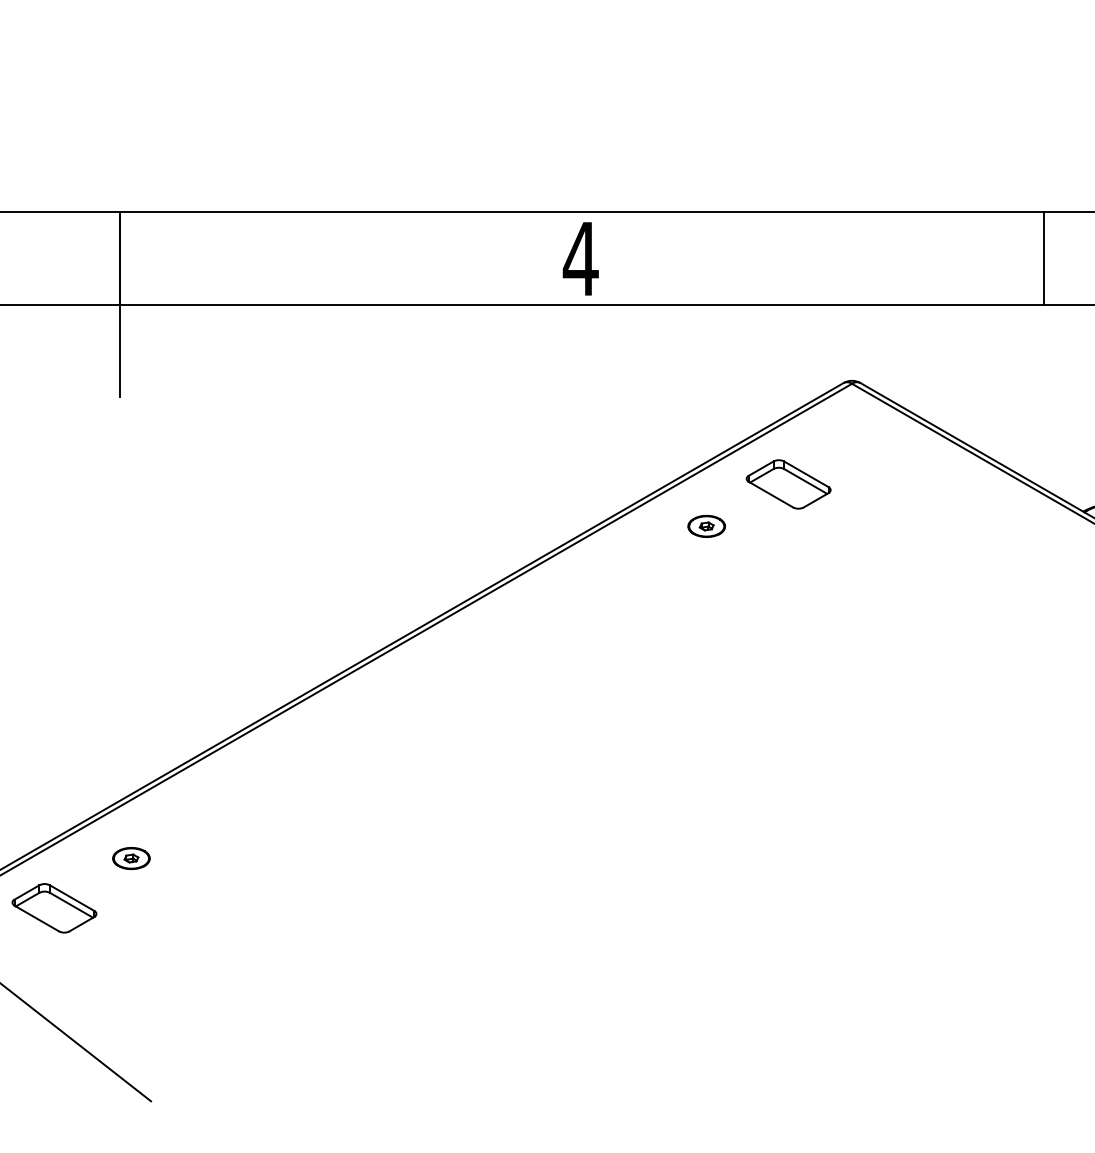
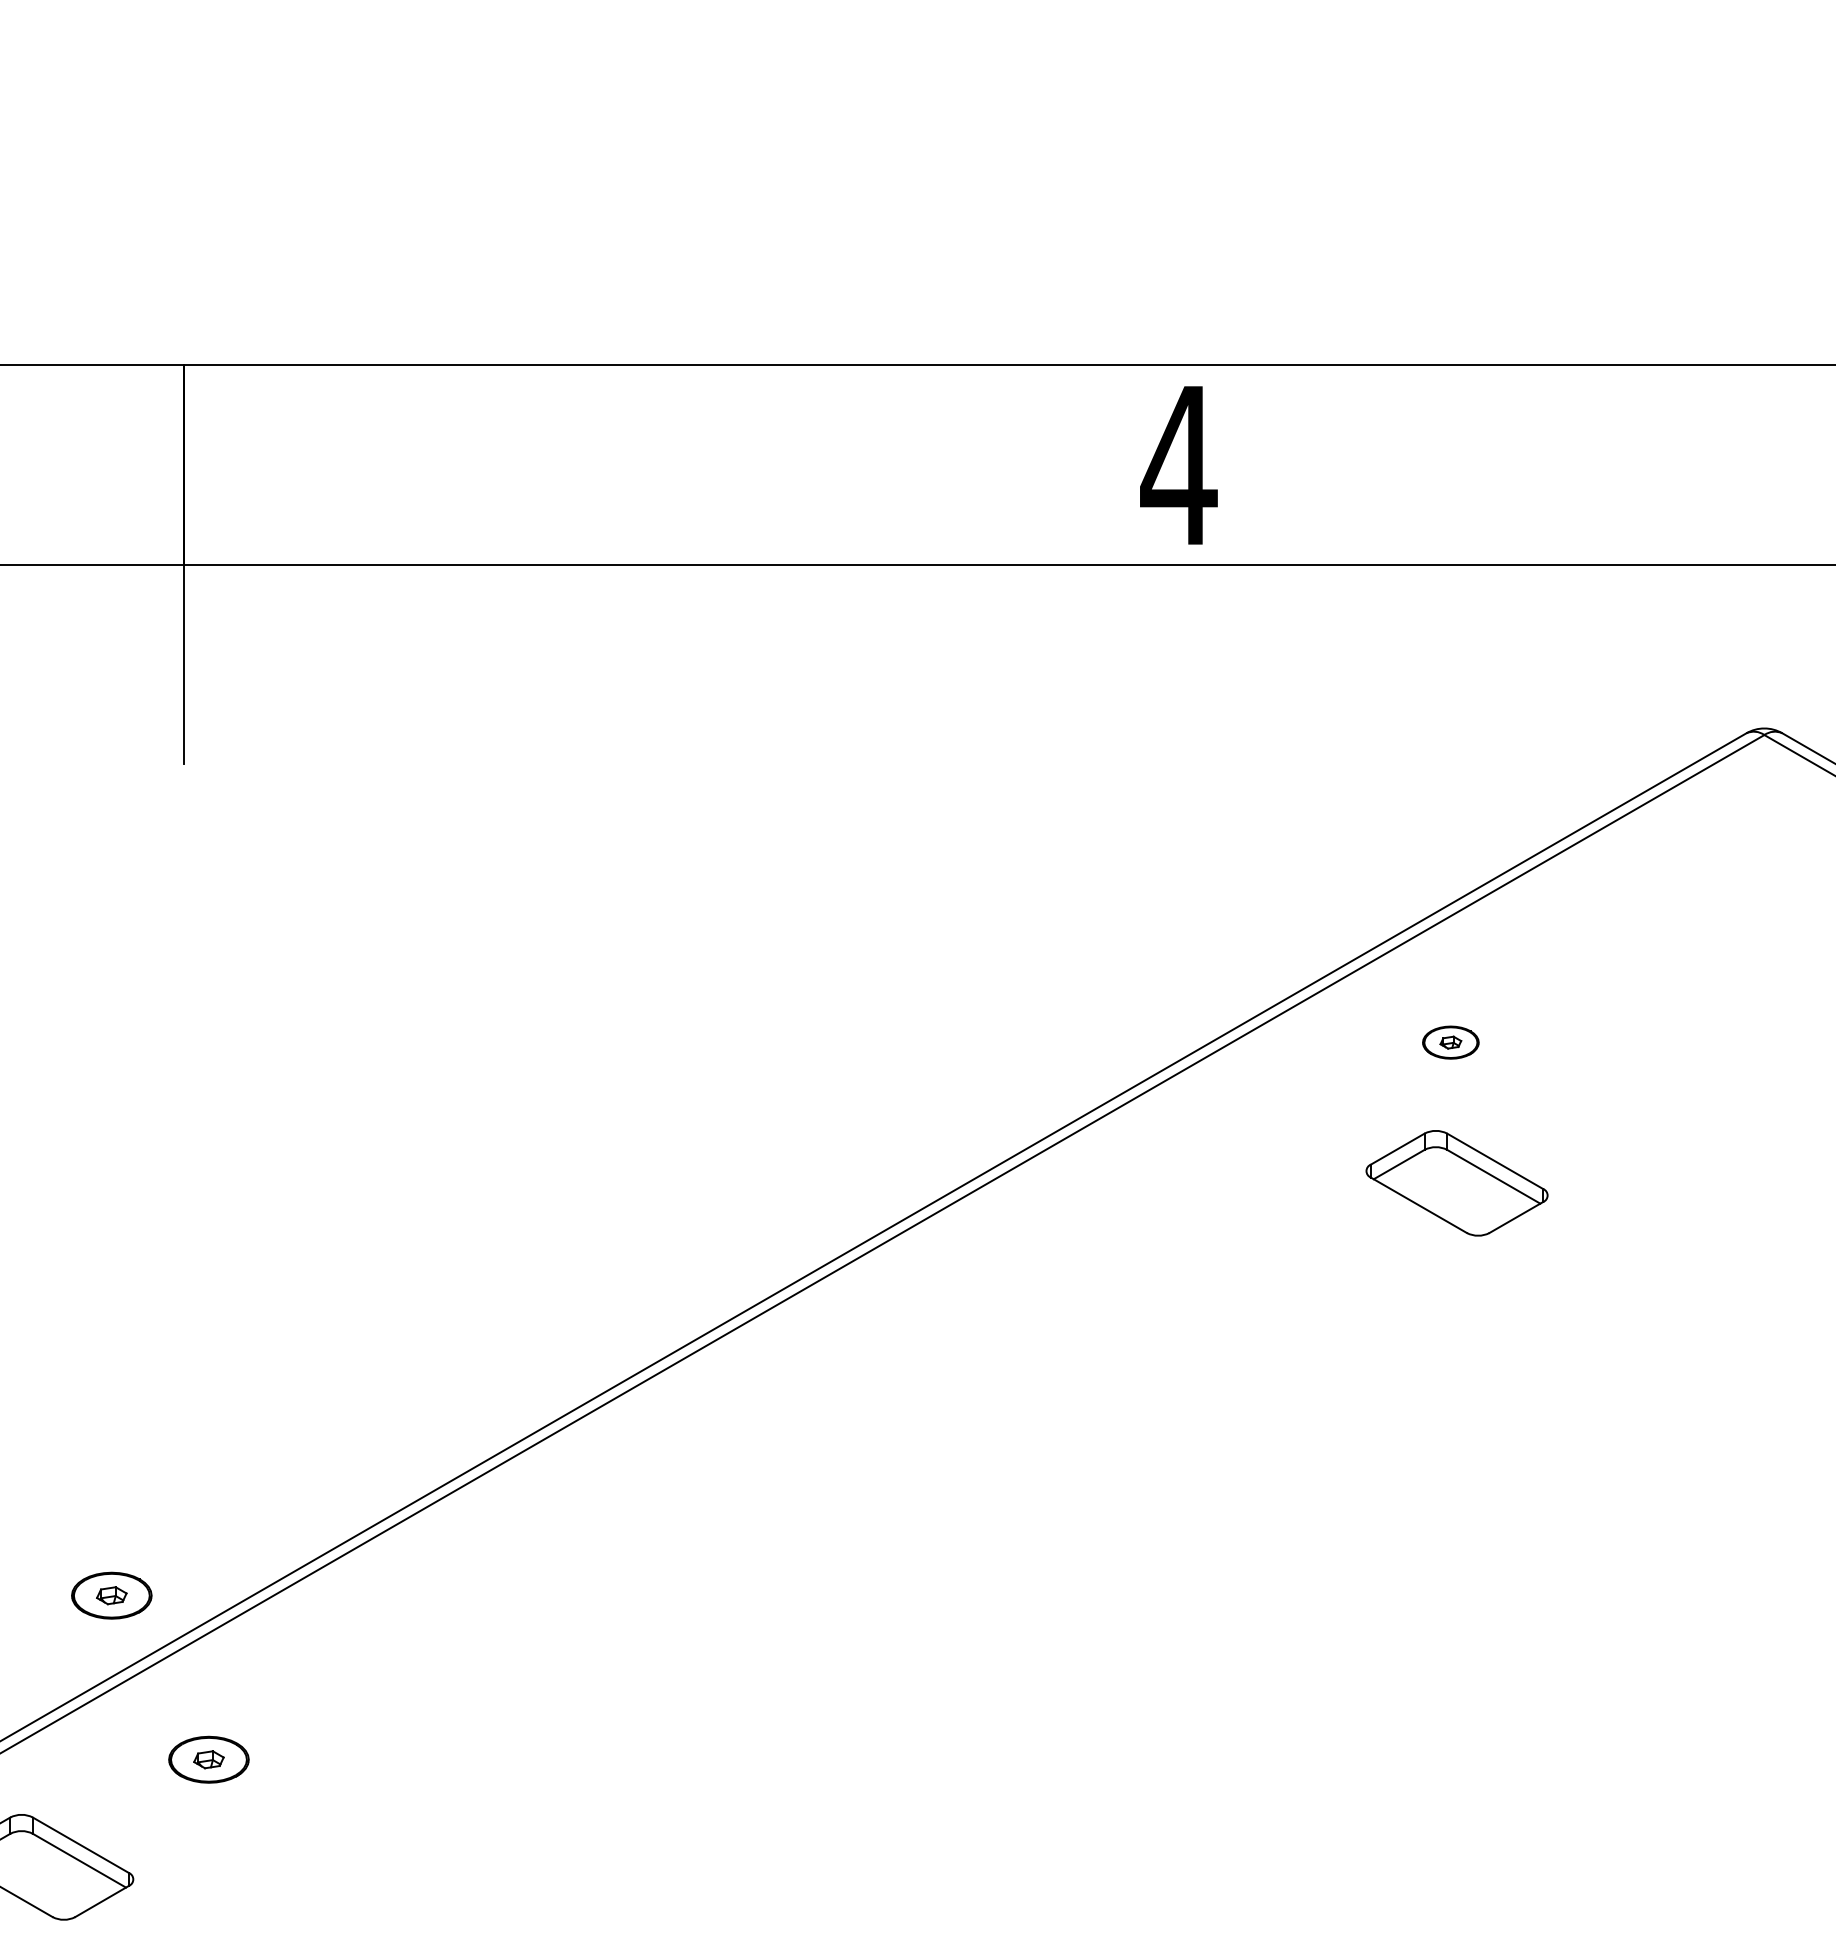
part: (788, 484) -> (1456, 1183), moved
part: (706, 525) -> (1450, 1040), size x0.7
part: (86, 782) -> (111, 1595), added

